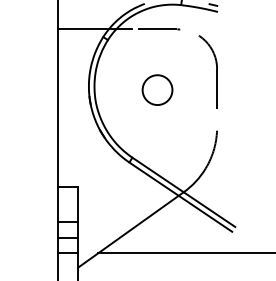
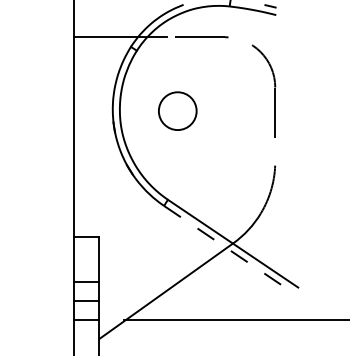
circle: (157, 89) -> (177, 110), moved
line: (181, 196) -> (229, 249), solid -> dashed

